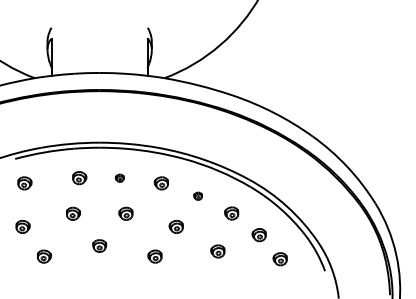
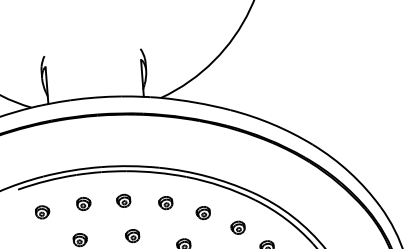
part: (119, 178) -> (123, 201), size x1.67
part: (24, 183) -> (42, 212), moved
part: (197, 196) -> (202, 213), size x1.67

